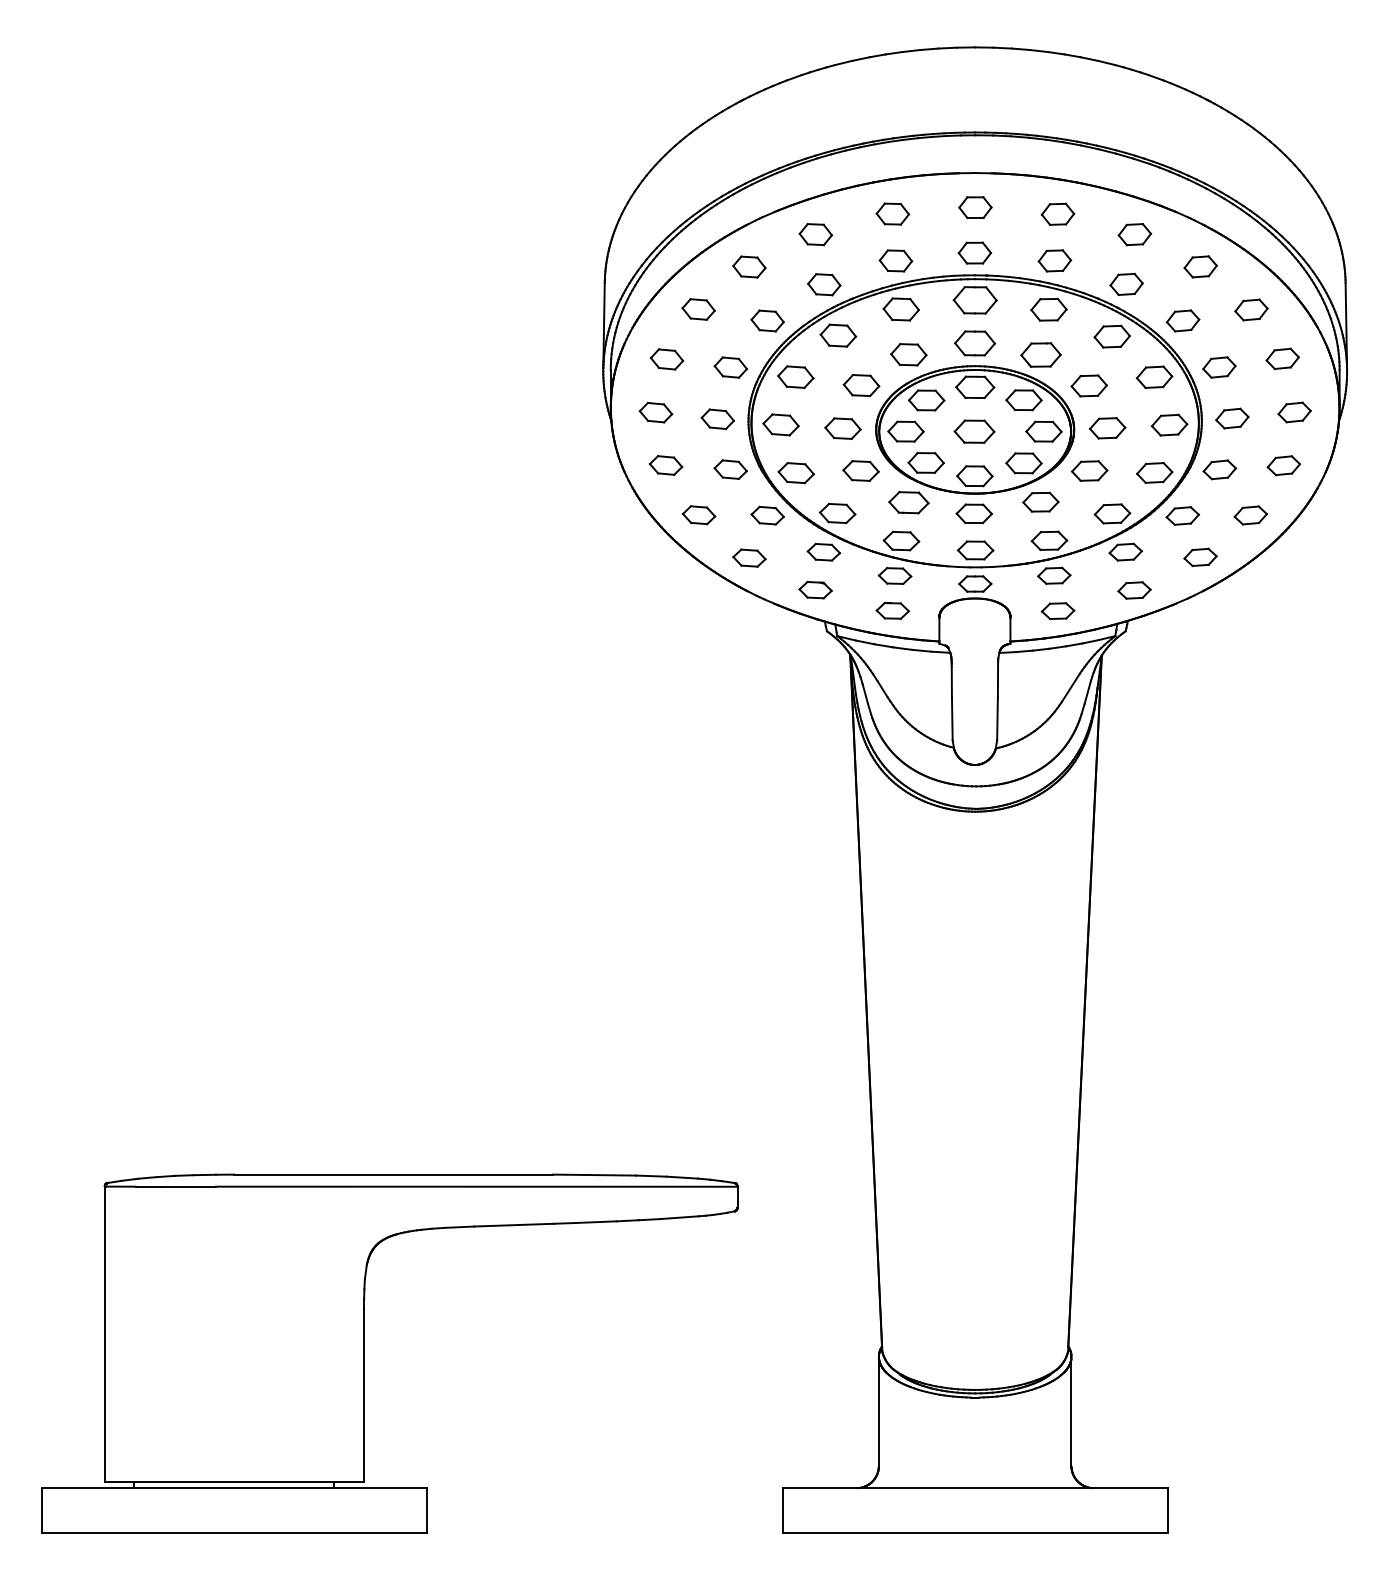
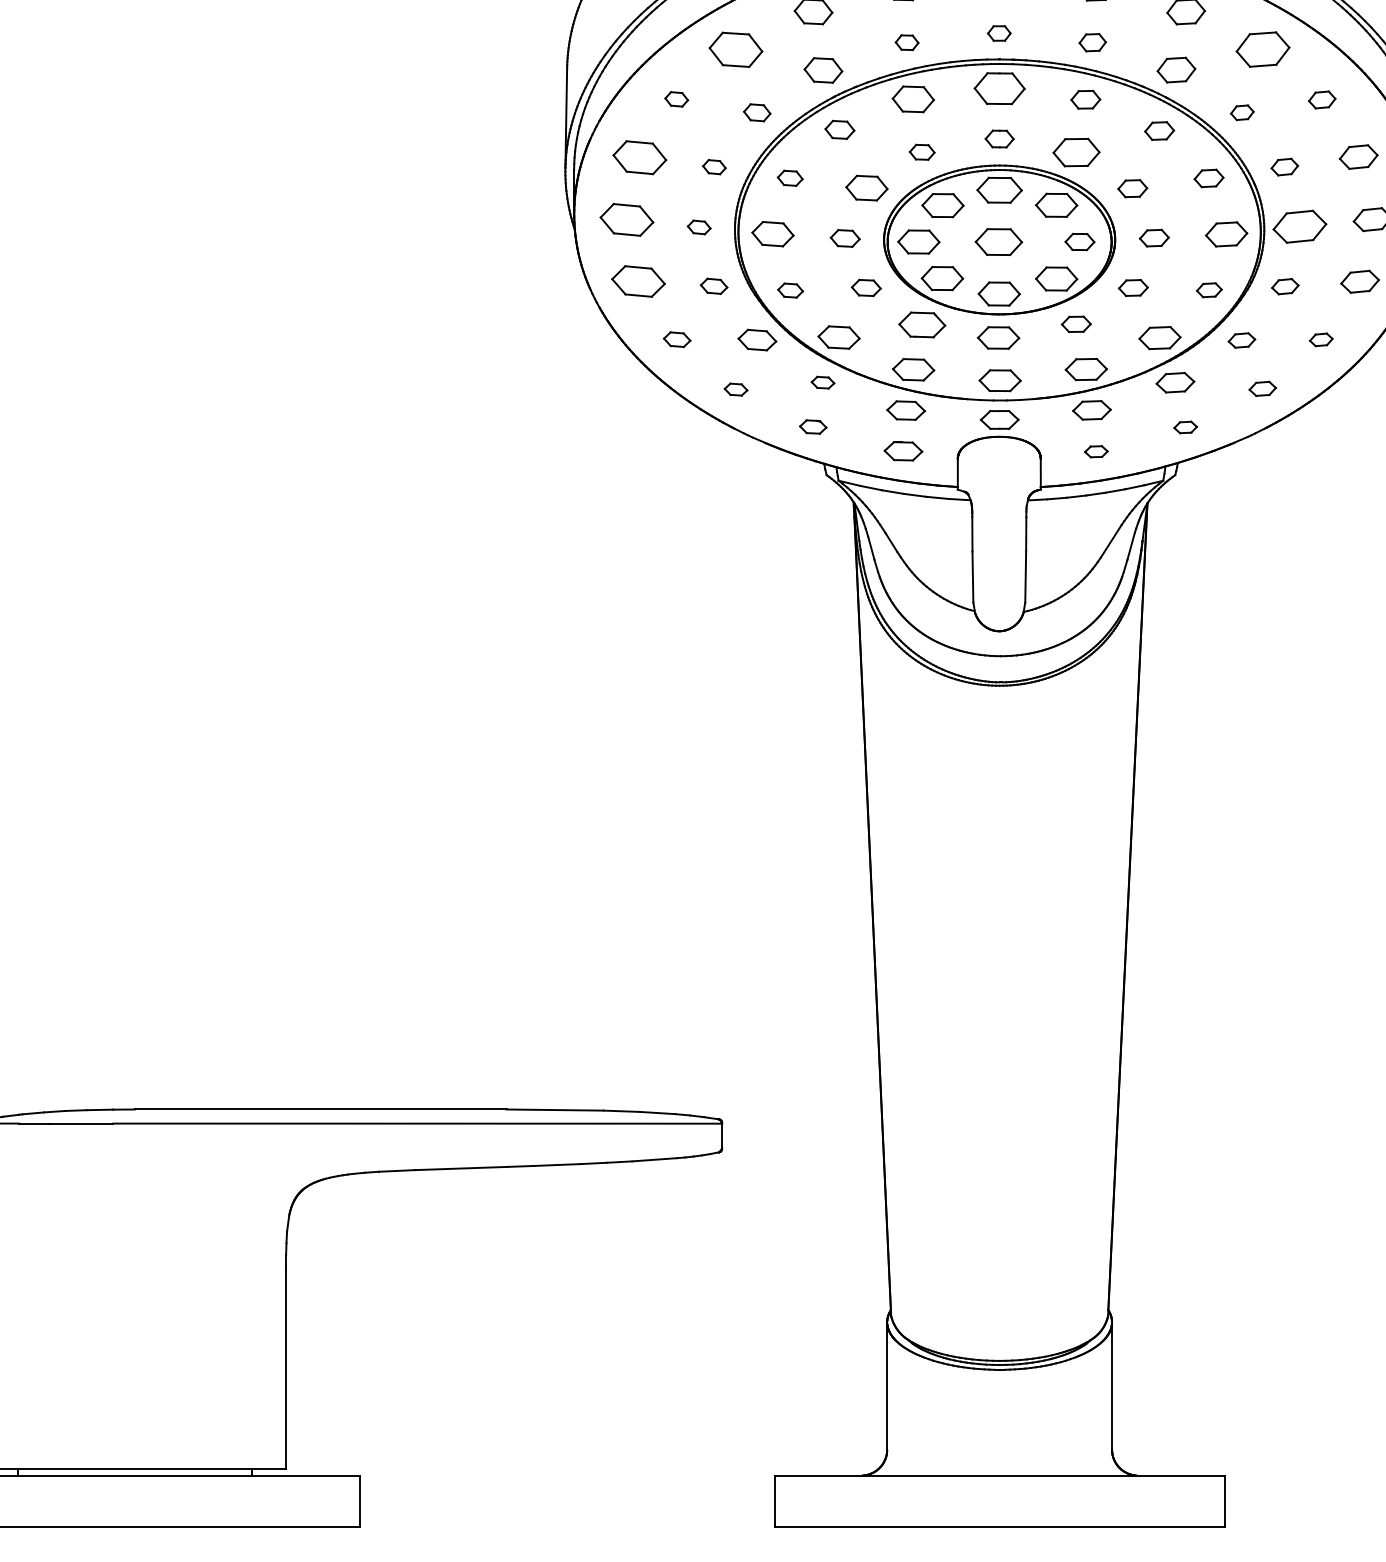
part: (974, 252) -> (998, 32), size x0.6
part: (895, 260) -> (906, 42), size x0.6
part: (1054, 260) -> (1092, 42), size x0.7
part: (749, 266) -> (736, 49), size x1.4
part: (1200, 266) -> (1262, 49), size x1.4
part: (698, 309) -> (676, 99), size x0.6
part: (1048, 309) -> (1085, 99), size x0.7
part: (1251, 309) -> (1322, 99), size x0.7
part: (767, 320) -> (757, 112), size x0.7
part: (1182, 320) -> (1241, 112), size x0.6
part: (838, 335) -> (840, 129), size x0.7
part: (1111, 336) -> (1158, 130), size x0.7
part: (975, 343) -> (999, 139), size x0.6
part: (908, 354) -> (921, 151), size x0.6
part: (666, 359) -> (639, 157), size x1.4
part: (730, 367) -> (713, 167), size x0.6
part: (1219, 367) -> (1284, 167), size x0.7
part: (795, 376) -> (789, 177), size x0.6
part: (1154, 376) -> (1208, 177), size x0.7
part: (1088, 385) -> (1131, 188), size x0.7
part: (655, 412) -> (626, 219), size x1.4
part: (717, 418) -> (698, 226), size x0.6
part: (1232, 418) -> (1300, 226), size x1.4
part: (842, 428) -> (844, 238), size x0.7
part: (1107, 428) -> (1154, 238), size x0.7
part: (1043, 431) -> (1079, 241), size x0.7
part: (666, 465) -> (639, 281), size x1.4
part: (730, 469) -> (713, 286), size x0.7
part: (1219, 469) -> (1284, 286), size x0.7
part: (860, 470) -> (865, 287), size x0.7
part: (1089, 470) -> (1133, 287), size x0.7
part: (1154, 472) -> (1208, 289), size x0.6
part: (795, 473) -> (789, 290), size x0.6
part: (1040, 501) -> (1075, 323), size x0.7
part: (698, 515) -> (676, 339), size x0.7
part: (1182, 515) -> (1241, 339), size x0.7
part: (1250, 515) -> (1321, 339), size x0.6
part: (823, 551) -> (822, 381), size x0.6
part: (749, 557) -> (736, 388), size x0.6
part: (1200, 557) -> (1262, 388), size x0.7
part: (815, 589) -> (813, 426), size x0.7
part: (1134, 590) -> (1185, 427), size x0.6
part: (1057, 611) -> (1095, 452), size x0.6

